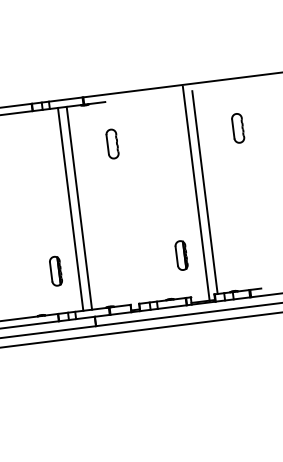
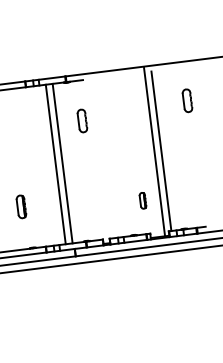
part: (112, 143) -> (82, 120), moved
part: (181, 255) -> (142, 200), size x0.7
part: (55, 270) -> (21, 206), moved

